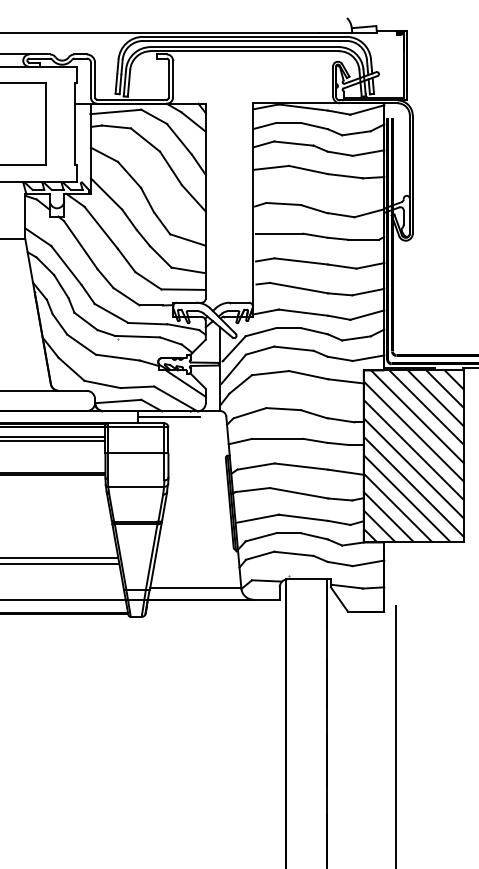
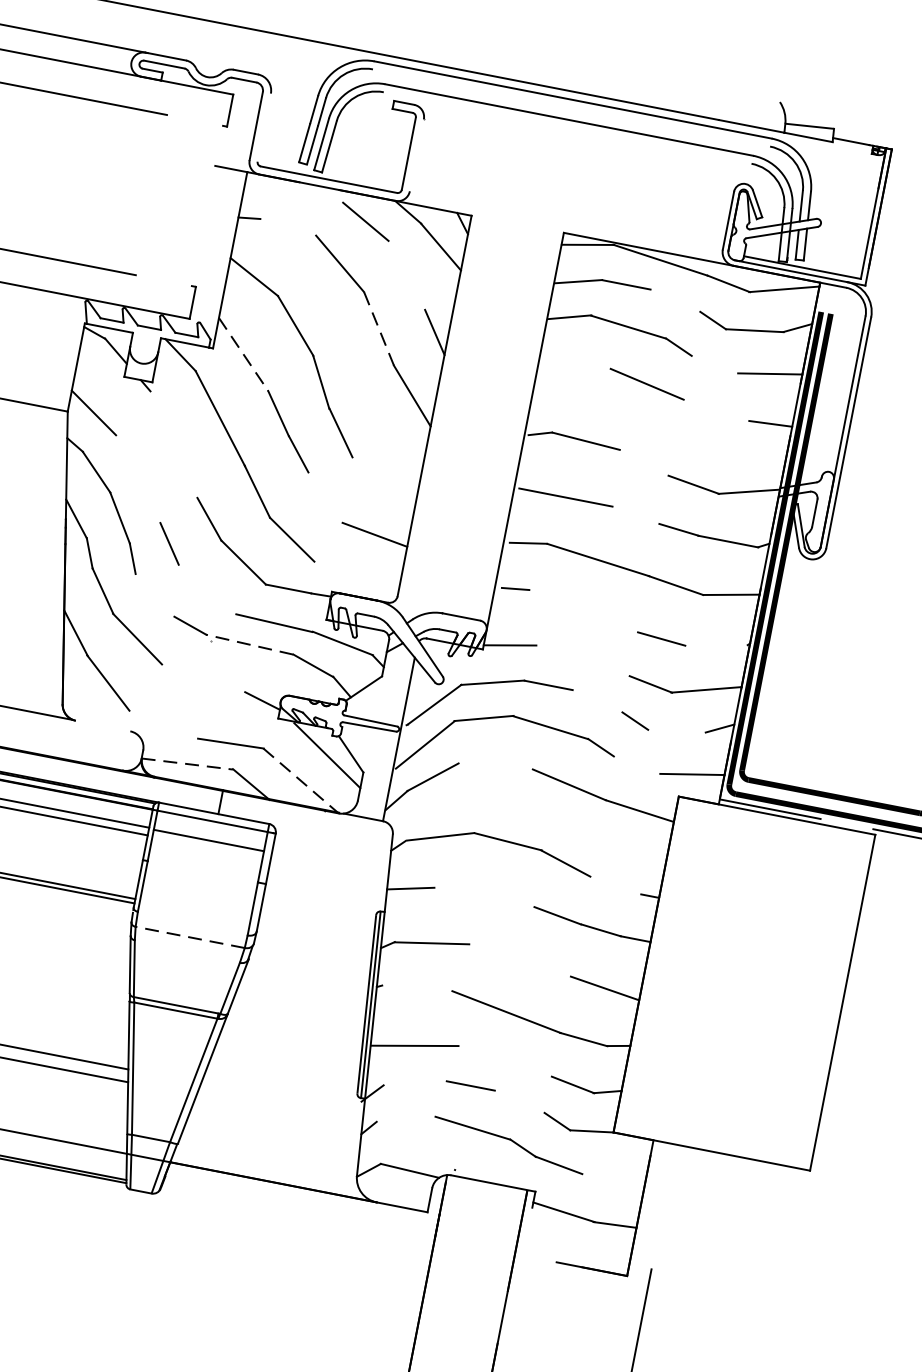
line: (244, 40) -> (571, 106), removed
line: (244, 51) -> (566, 128), removed
line: (173, 78) -> (418, 154), removed
line: (95, 79) -> (265, 126), removed
line: (115, 111) -> (292, 196), removed
line: (45, 124) -> (150, 195), removed
line: (74, 124) -> (207, 206), removed
line: (115, 126) -> (286, 225), removed
line: (314, 126) -> (675, 301), removed
line: (179, 139) -> (406, 275), removed
line: (339, 153) -> (713, 363), removed
line: (271, 167) -> (575, 365), removed
line: (171, 168) -> (379, 329), solid -> dashed
line: (345, 176) -> (716, 410), removed
line: (106, 194) -> (243, 355), solid -> dashed
line: (314, 209) -> (643, 463), removed
line: (315, 235) -> (635, 514), removed
line: (187, 239) -> (384, 473), removed
line: (80, 245) -> (173, 445), removed
line: (160, 256) -> (325, 496), removed
line: (66, 265) -> (138, 478), removed
line: (299, 288) -> (584, 612), removed
line: (183, 289) -> (357, 570), removed
line: (367, 292) -> (715, 645), removed
line: (110, 312) -> (206, 587), removed
line: (302, 312) -> (581, 660), removed
line: (85, 321) -> (153, 595), removed
line: (314, 331) -> (597, 701), removed
line: (136, 336) -> (247, 643), solid -> dashed
line: (356, 338) -> (676, 731), removed
line: (117, 357) -> (202, 677), removed
line: (339, 358) -> (635, 763), removed
line: (269, 373) -> (493, 766), removed
line: (102, 384) -> (163, 724), removed
line: (72, 390) -> (102, 725), removed
line: (176, 399) -> (302, 782), solid -> dashed
line: (118, 401) -> (188, 764), solid -> dashed
line: (168, 416) -> (280, 812), removed
line: (340, 420) -> (614, 885), removed
line: (277, 438) -> (484, 896), removed
line: (135, 453) -> (207, 840), moved
hatch: (413, 456) -> (743, 983), removed
line: (301, 466) -> (520, 960), removed
line: (136, 486) -> (190, 936), solid -> dashed
line: (252, 489) -> (416, 986), removed
line: (302, 517) -> (503, 1060), removed
line: (314, 536) -> (519, 1102), removed
line: (260, 537) -> (413, 1083), removed
line: (259, 555) -> (404, 1118), removed
line: (368, 563) -> (614, 1175), removed
line: (195, 588) -> (267, 1158), removed
line: (339, 599) -> (544, 1234), removed

